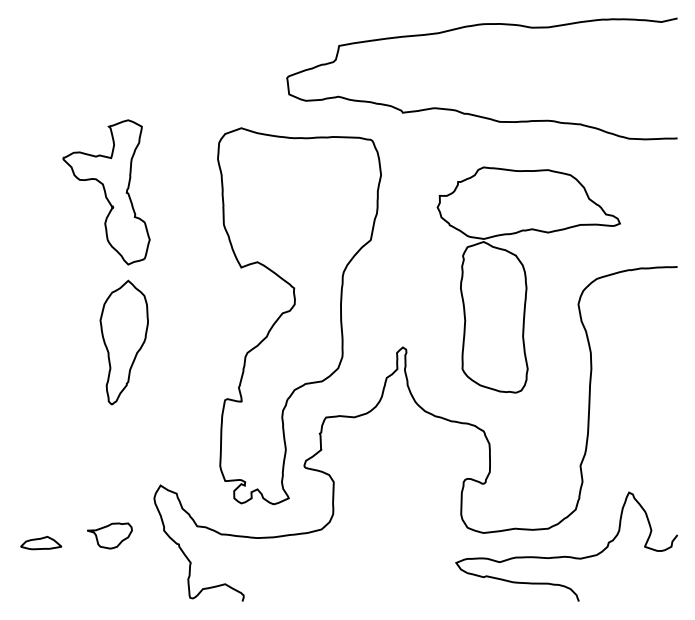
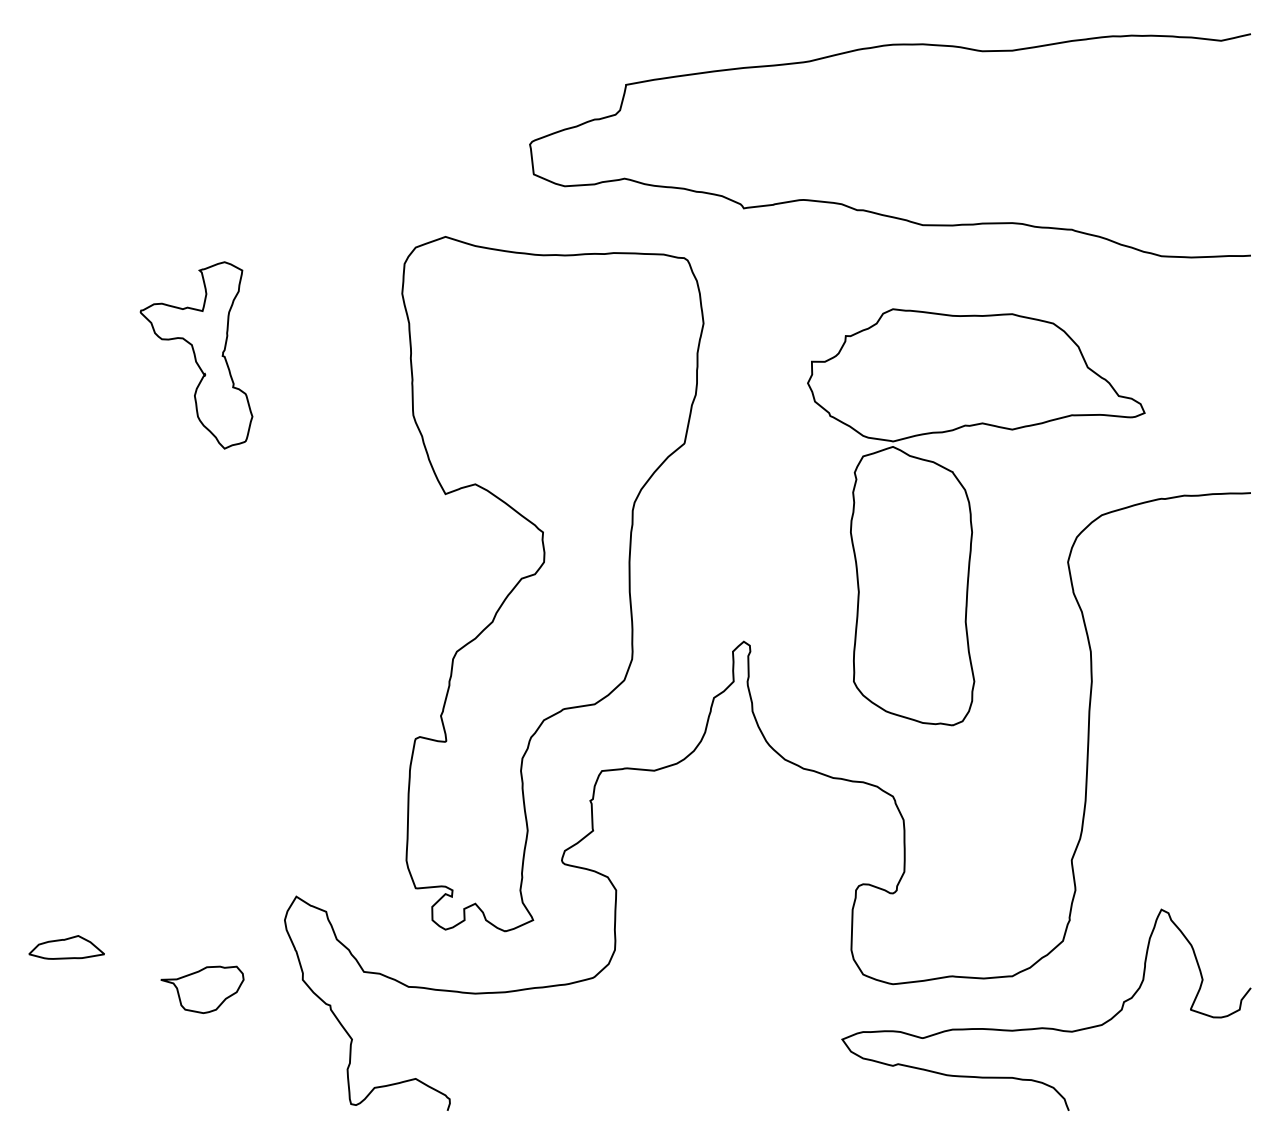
part: (106, 192) -> (196, 355), size x0.7
part: (123, 342) -> (227, 632), removed
part: (41, 543) -> (67, 948), moved

